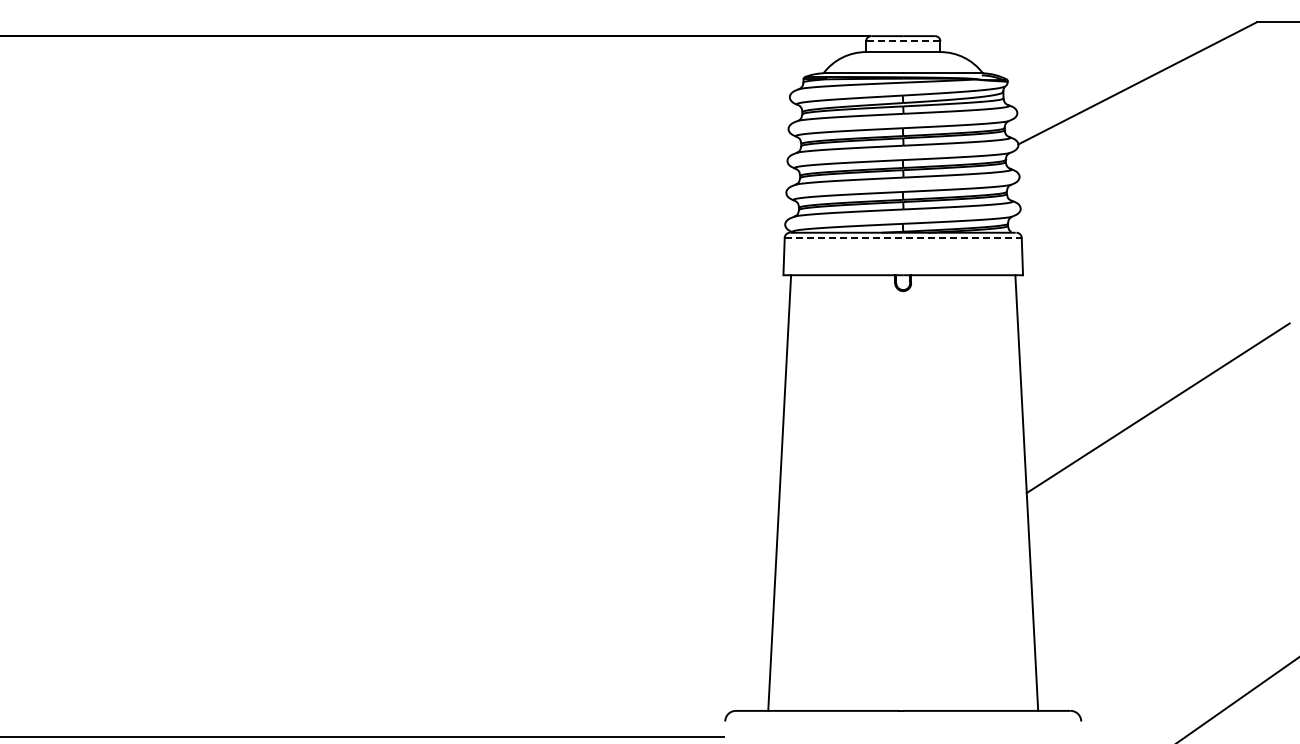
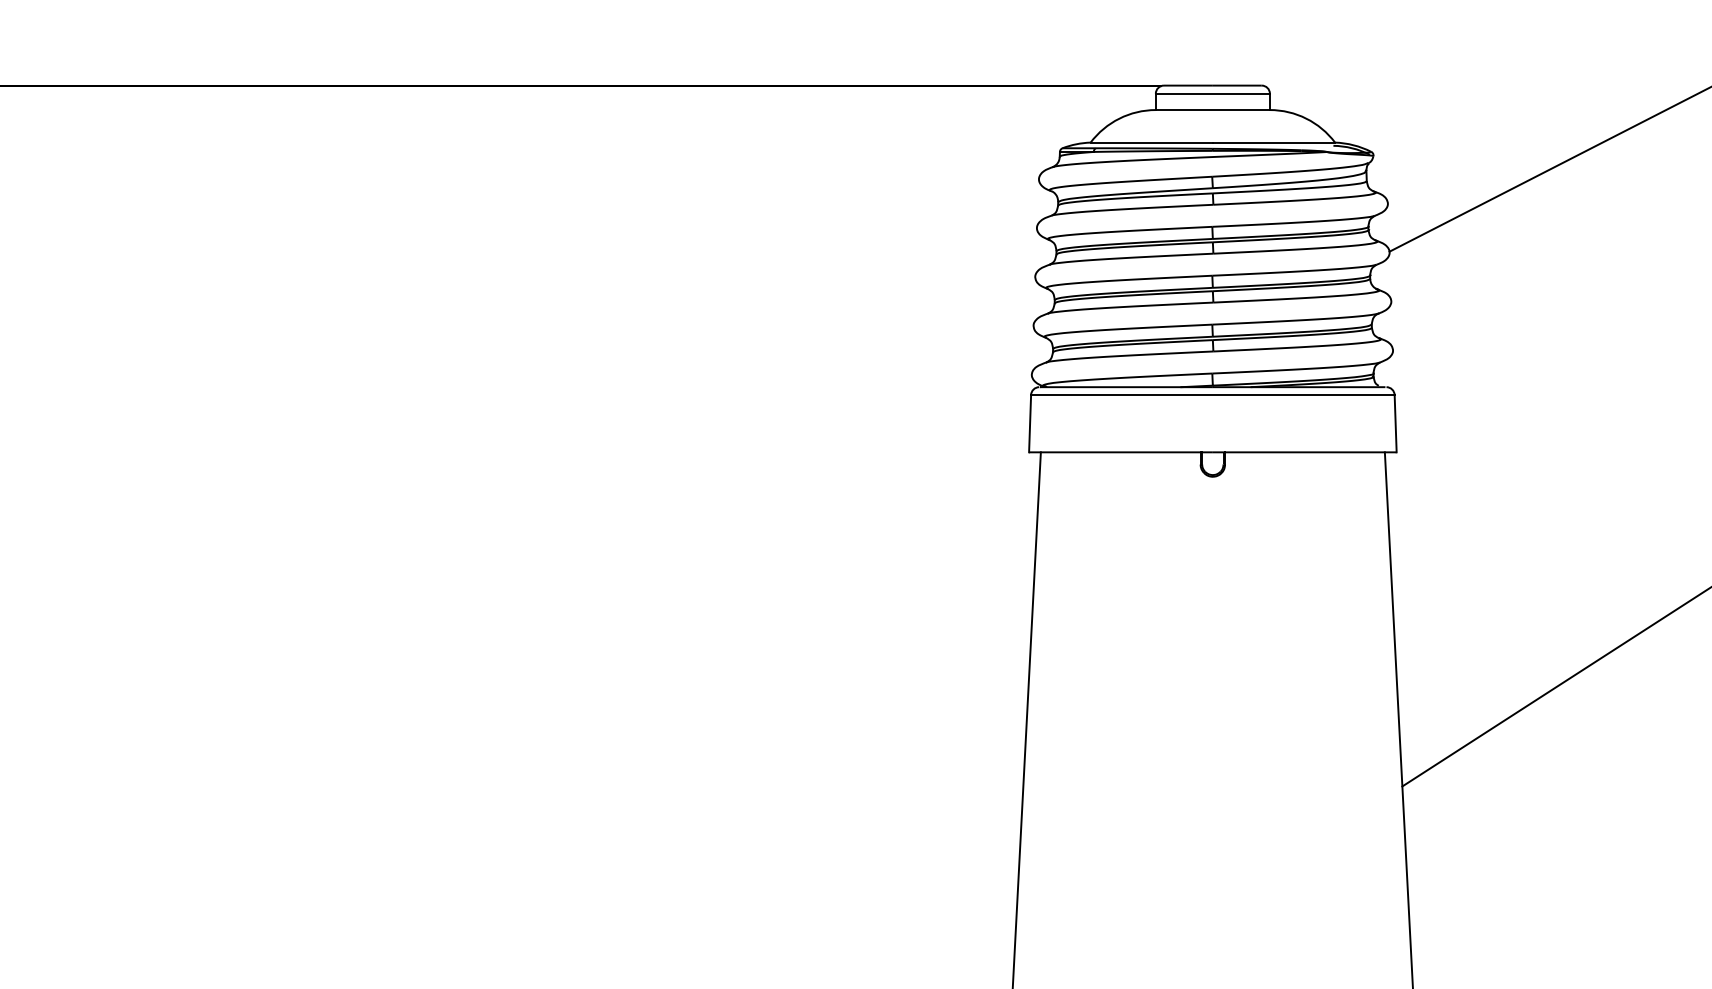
line: (902, 41) -> (1211, 93), dashed -> solid
line: (903, 237) -> (1213, 394), dashed -> solid

